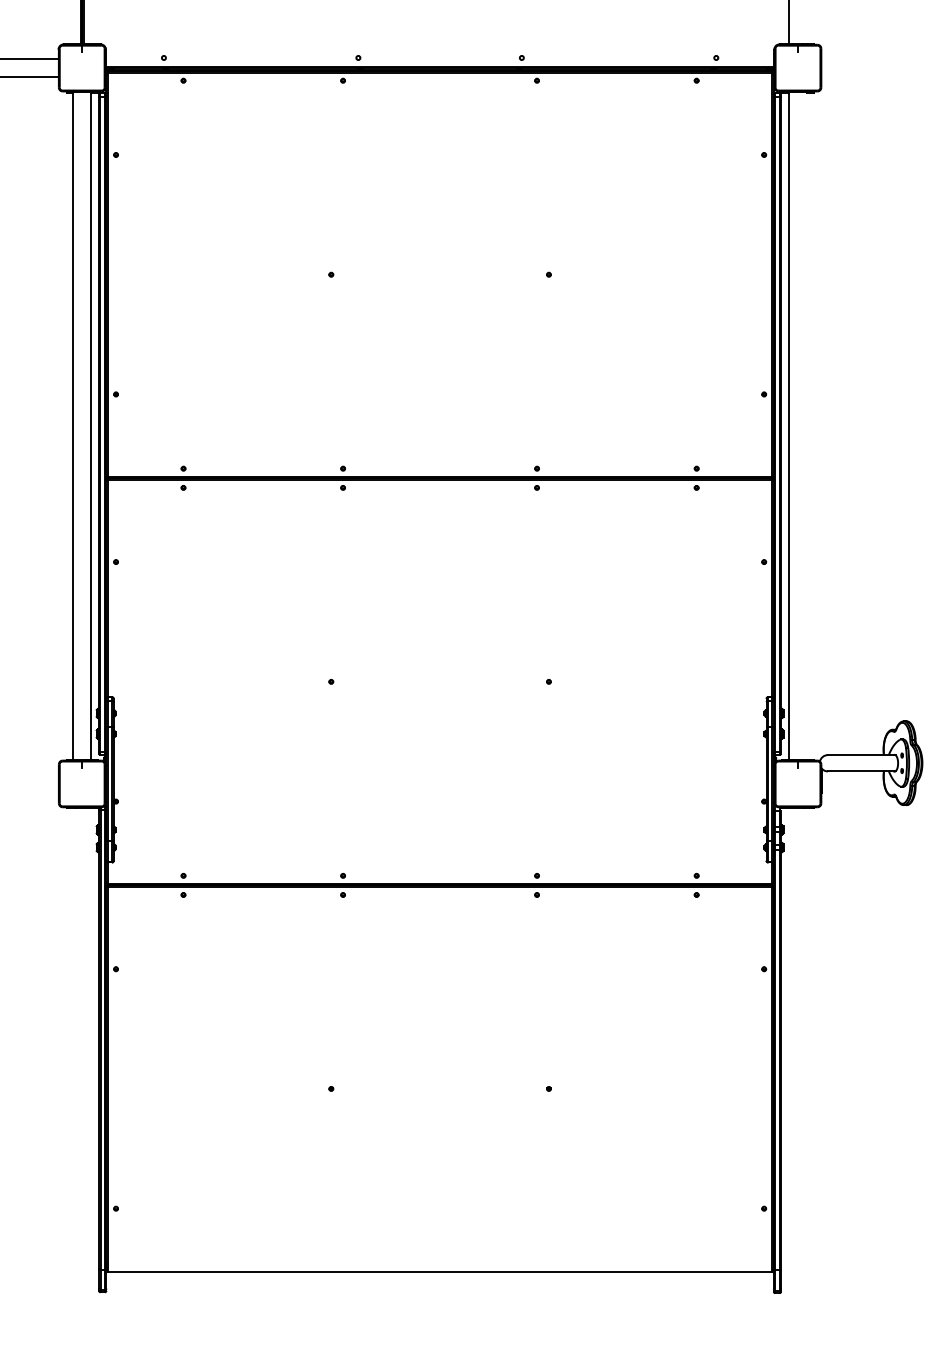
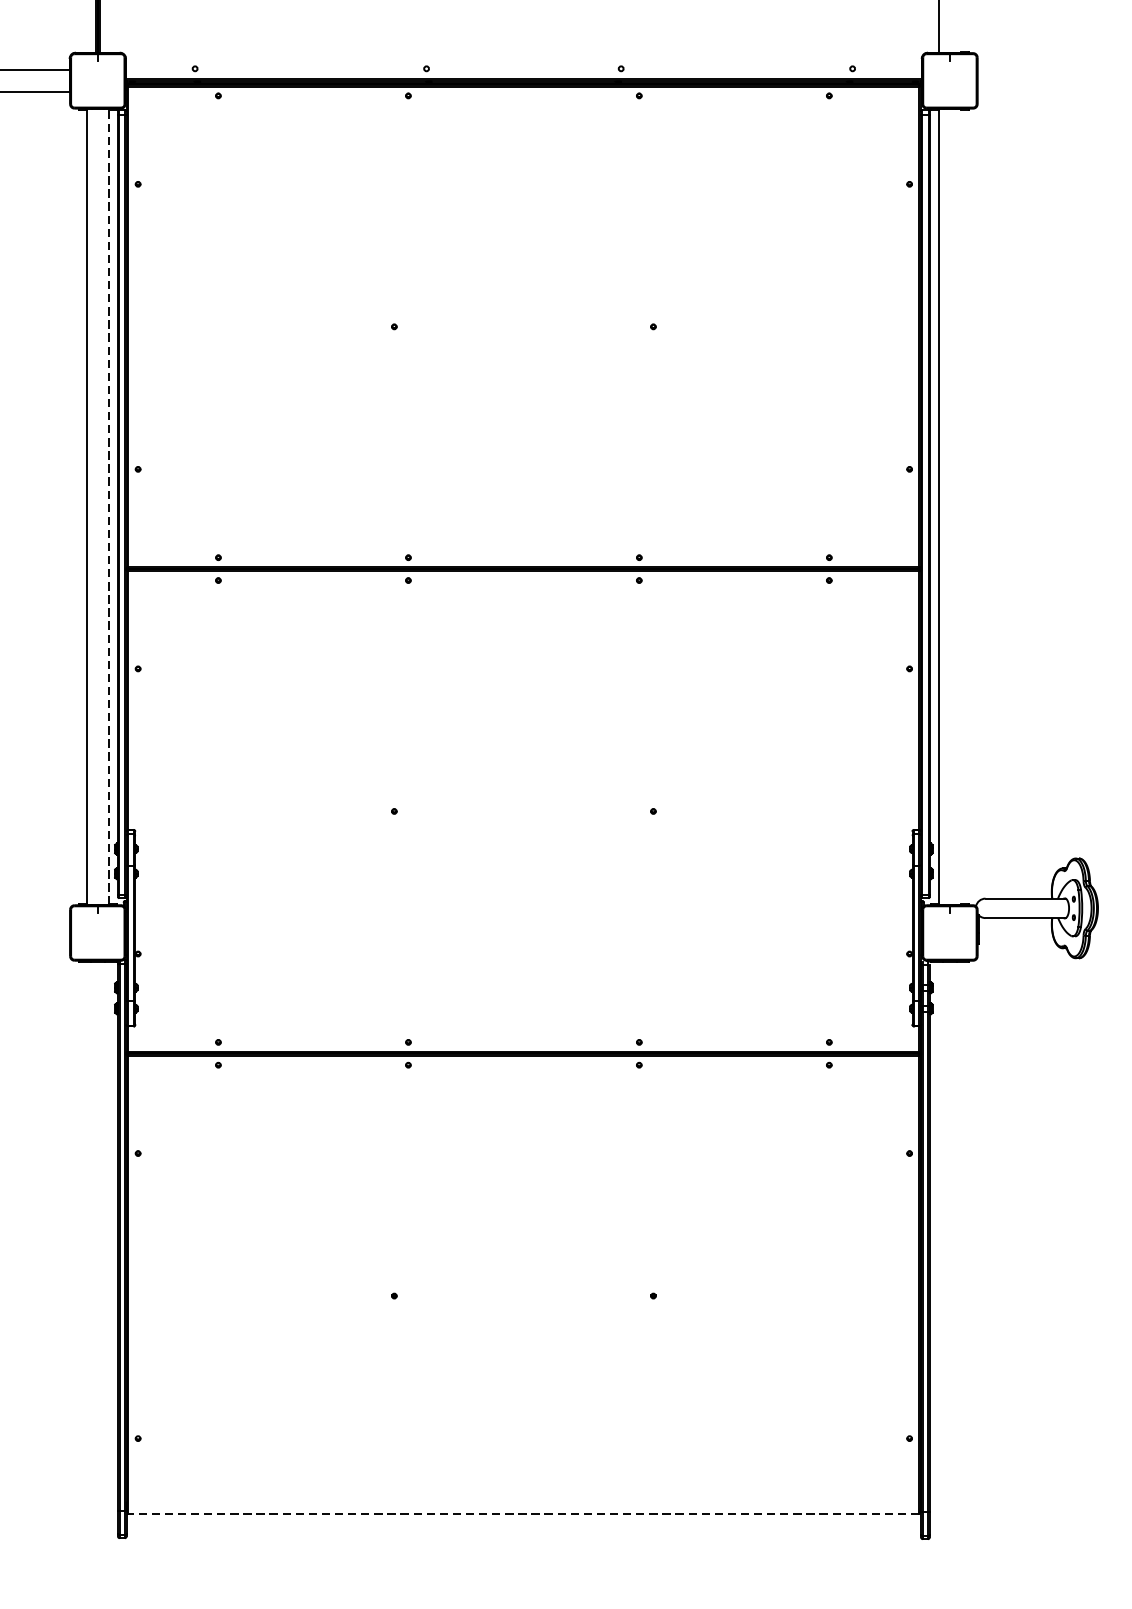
line: (91, 425) -> (108, 506), solid -> dashed
line: (439, 1272) -> (523, 1514), solid -> dashed

